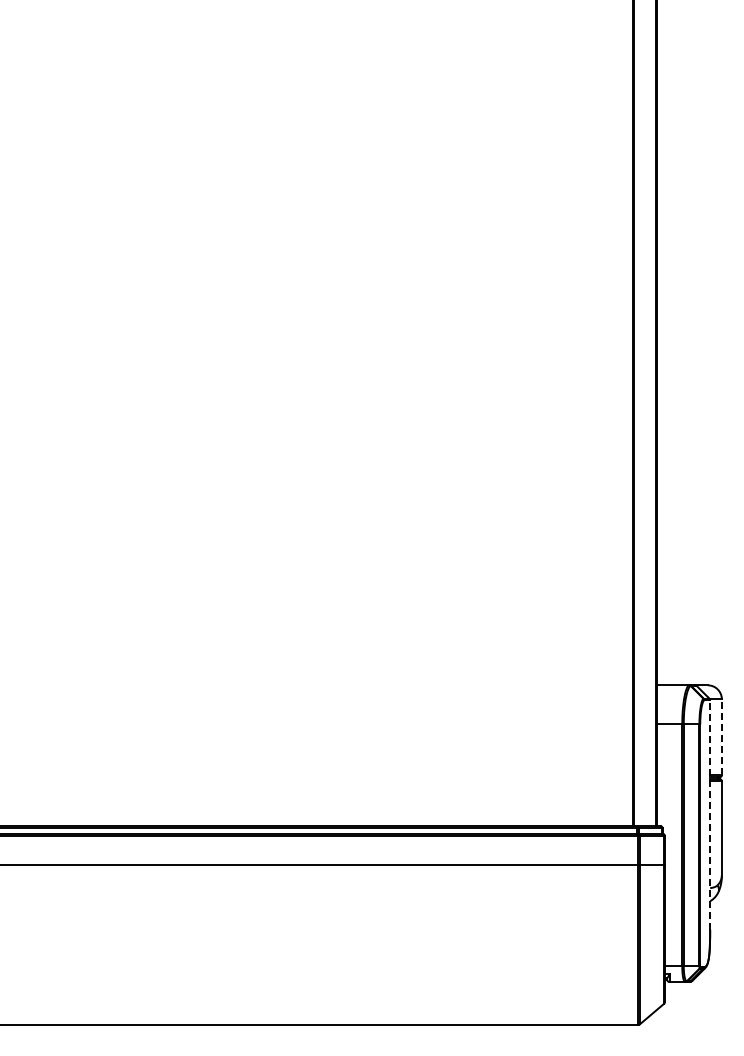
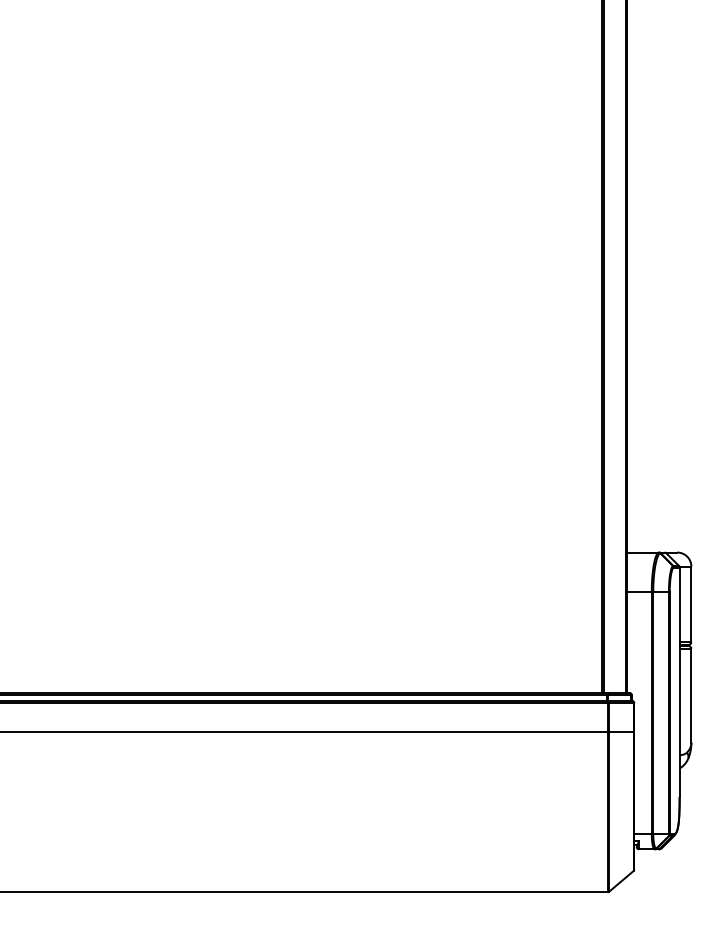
line: (721, 737) -> (691, 604), dashed -> solid
line: (710, 815) -> (680, 682), dashed -> solid

